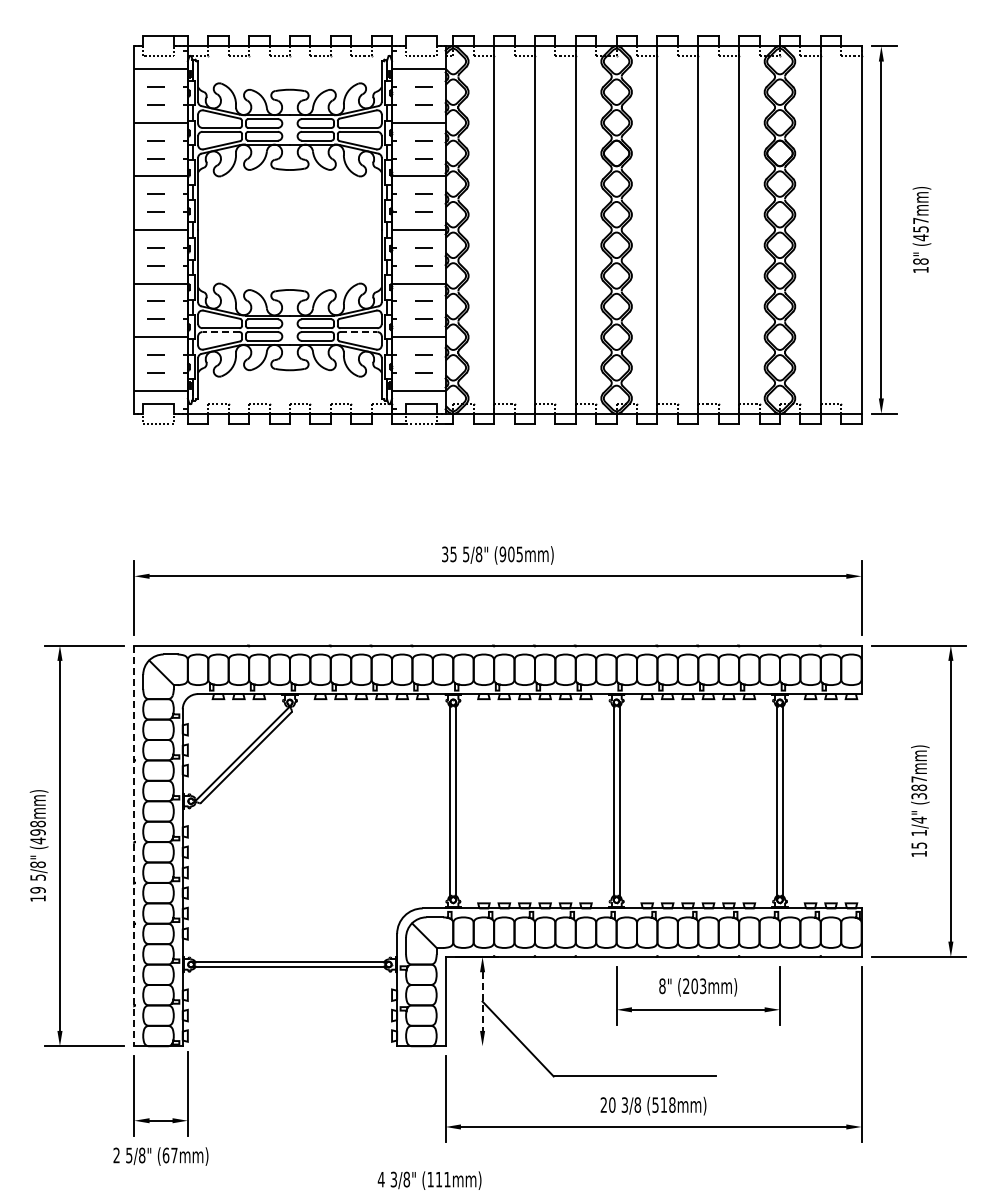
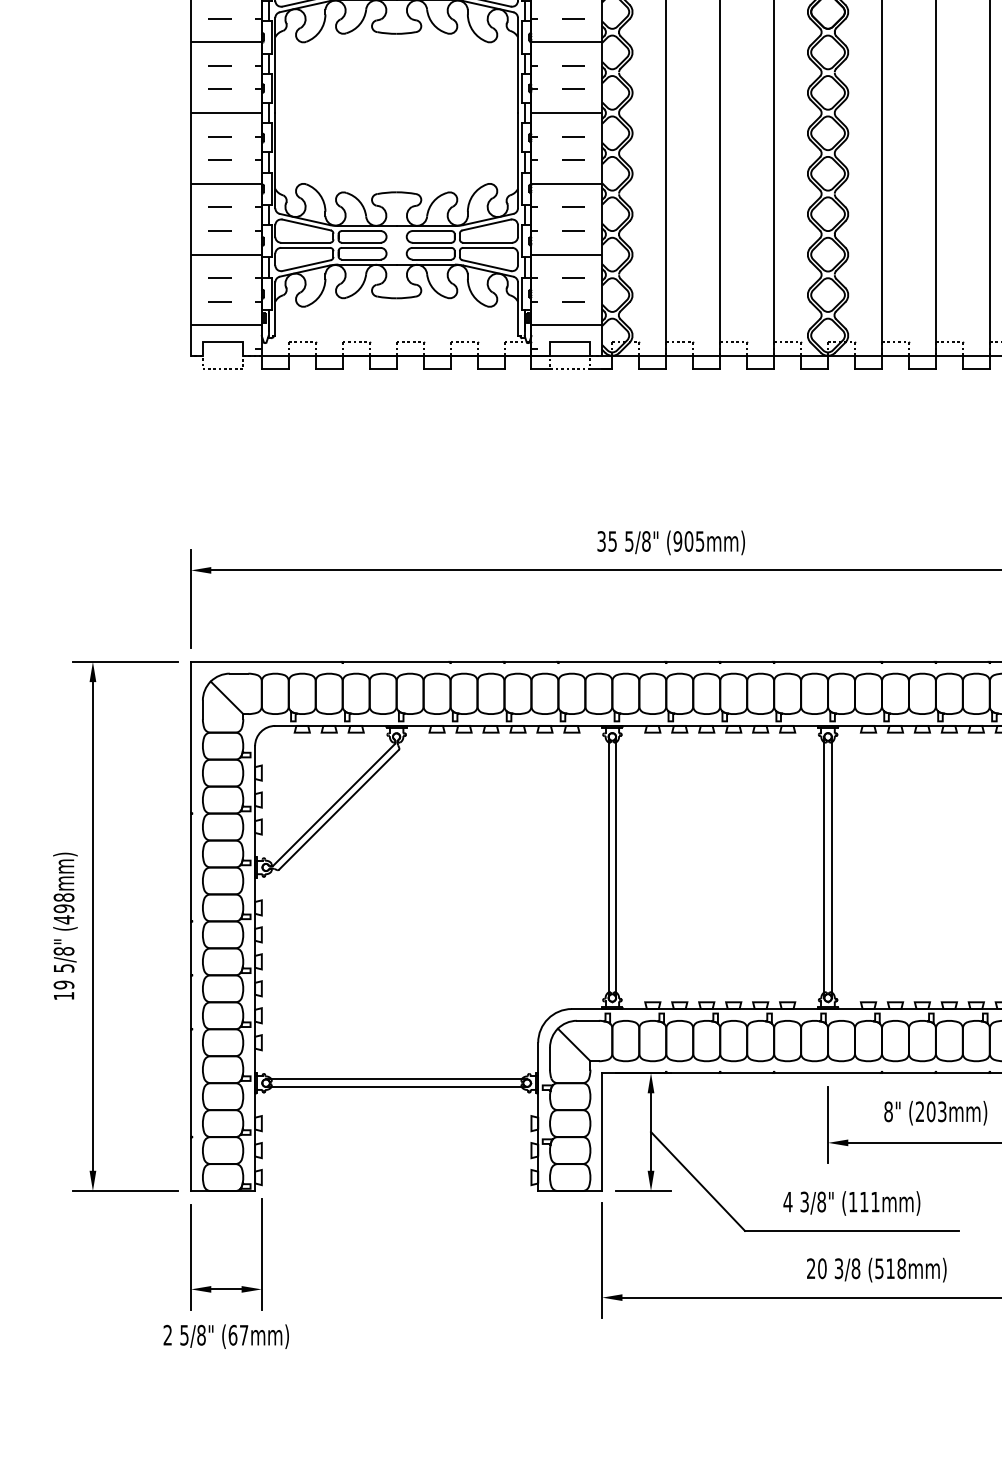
line: (221, 332) -> (306, 248), dashed -> solid
line: (358, 332) -> (487, 248), dashed -> solid
line: (134, 846) -> (191, 927), dashed -> solid
line: (482, 1002) -> (650, 1133), dashed -> solid
line: (476, 1046) -> (643, 1191), added
text: (429, 1180) -> (851, 1203), moved

